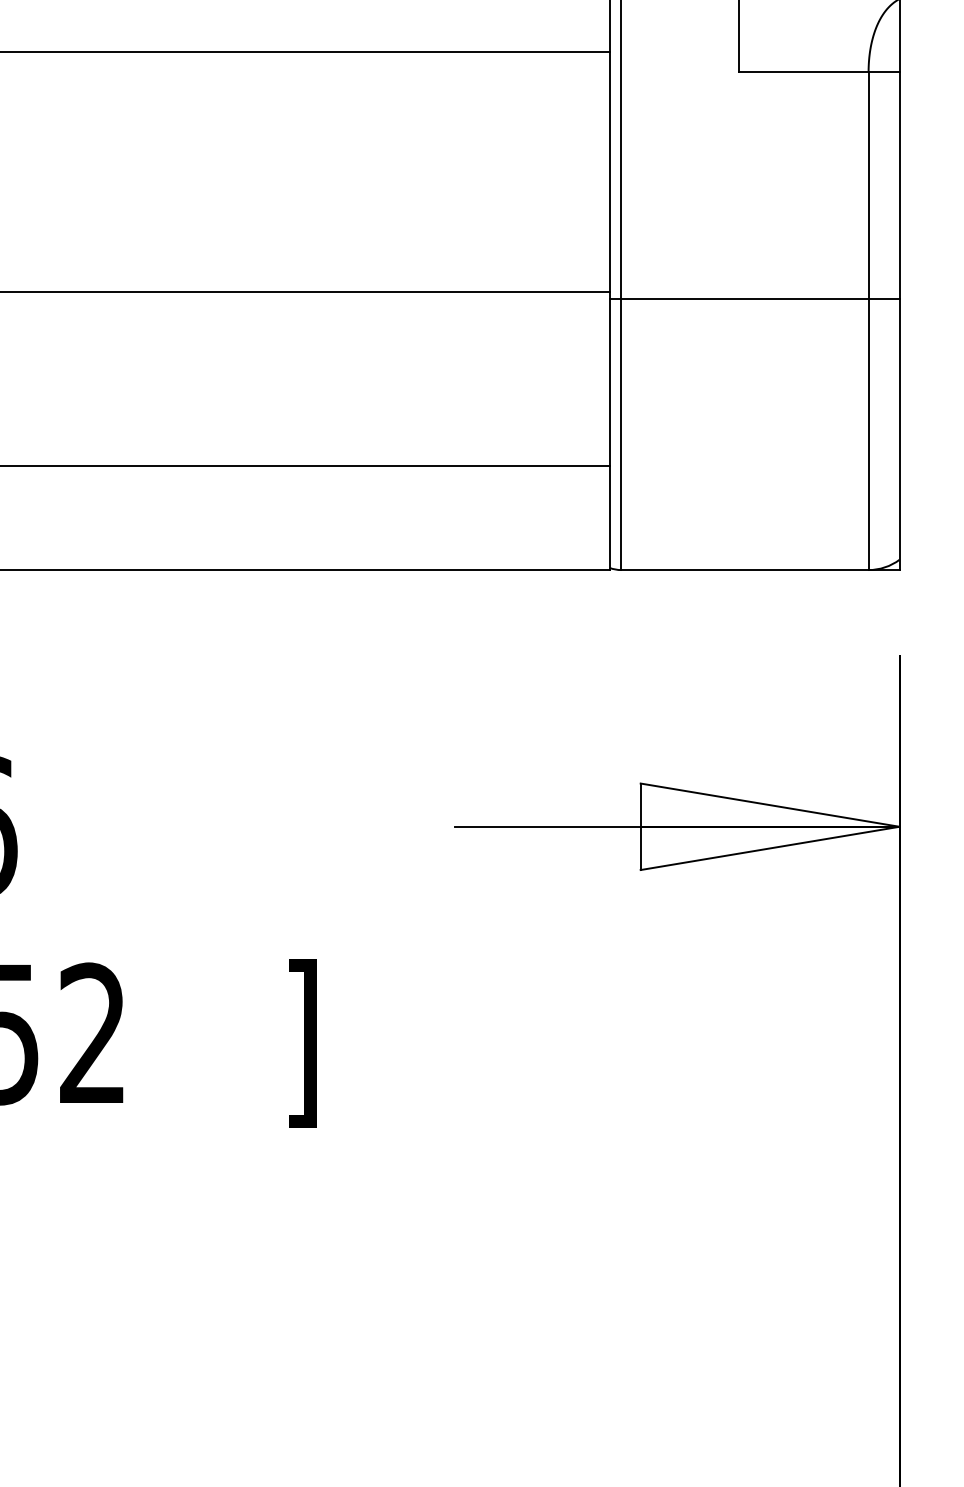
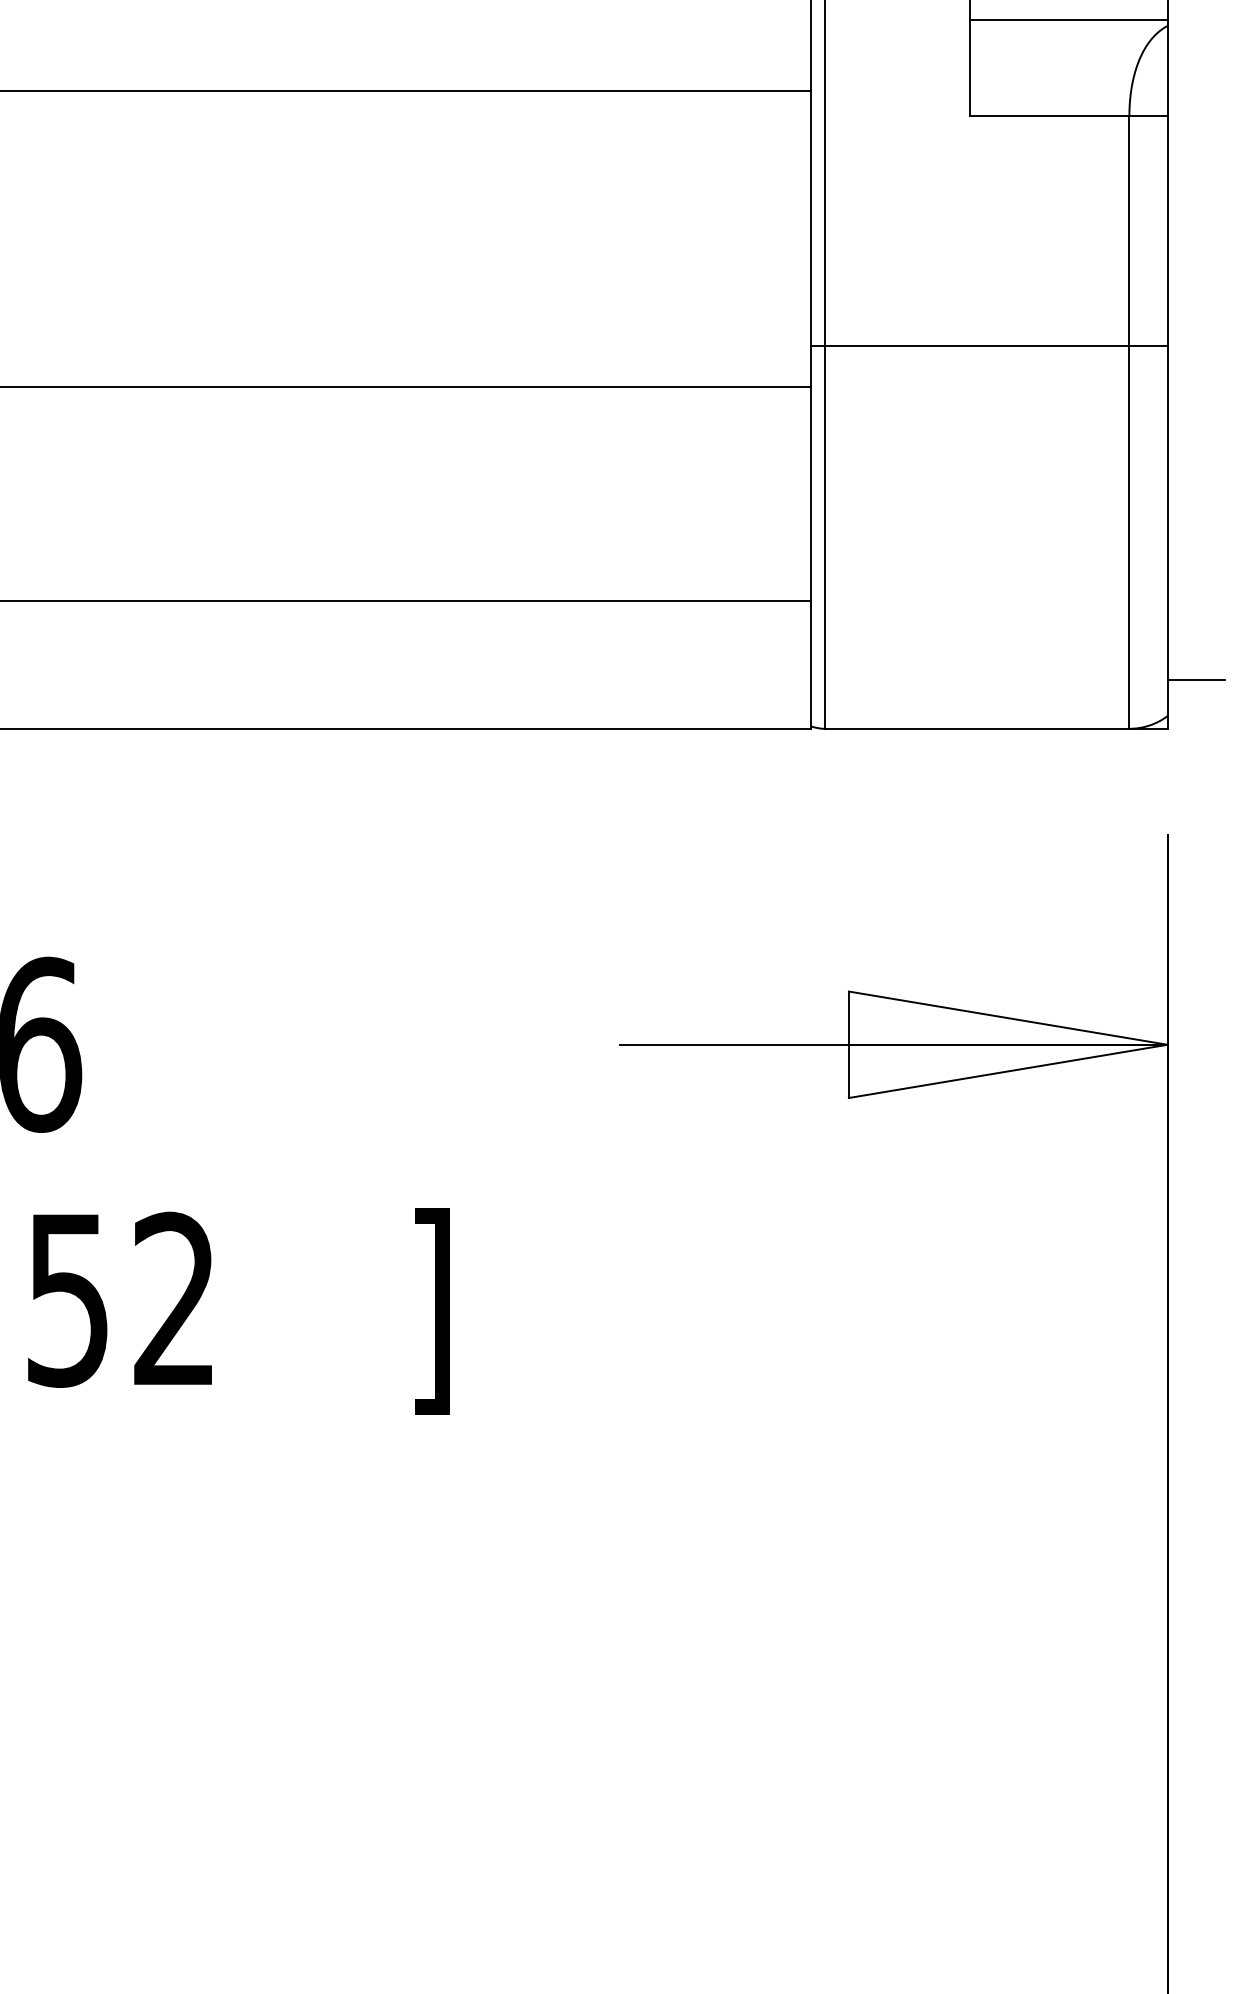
line: (754, 299) -> (988, 346), moved
line: (922, 529) -> (1195, 679), added

